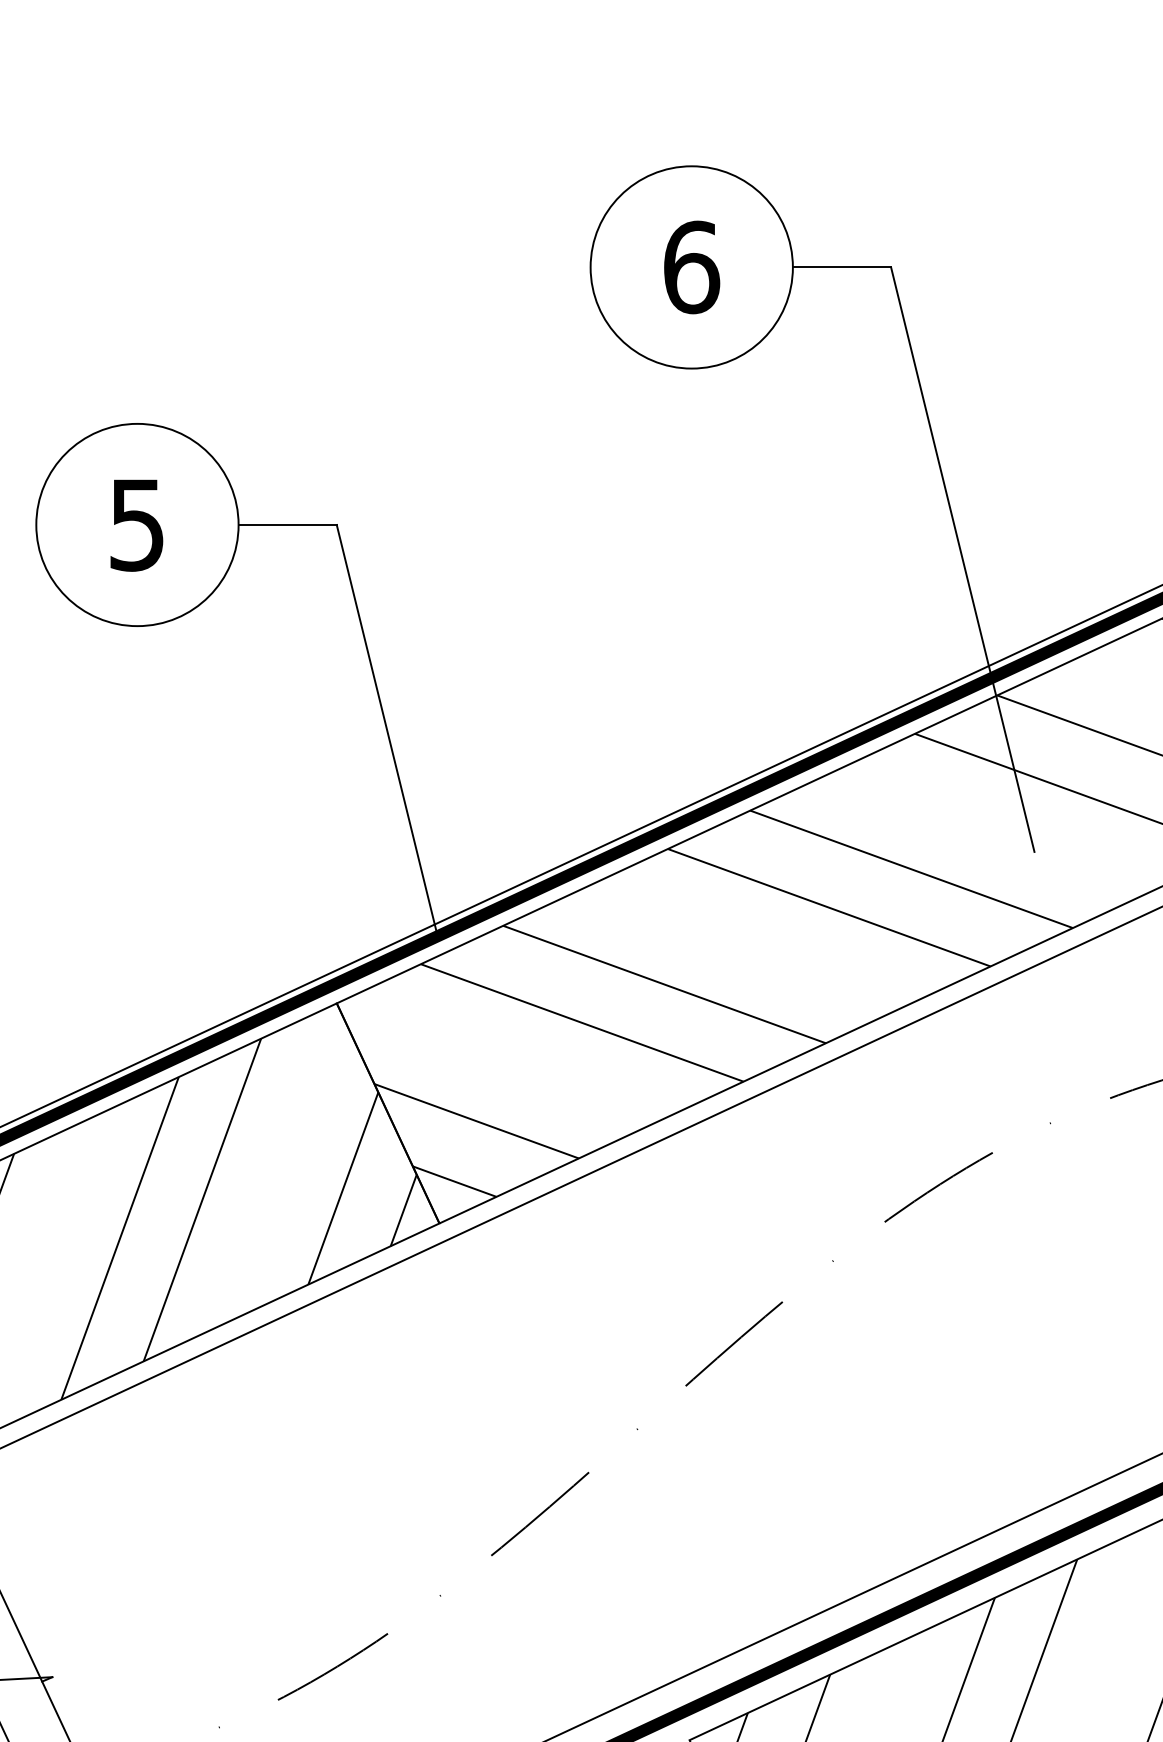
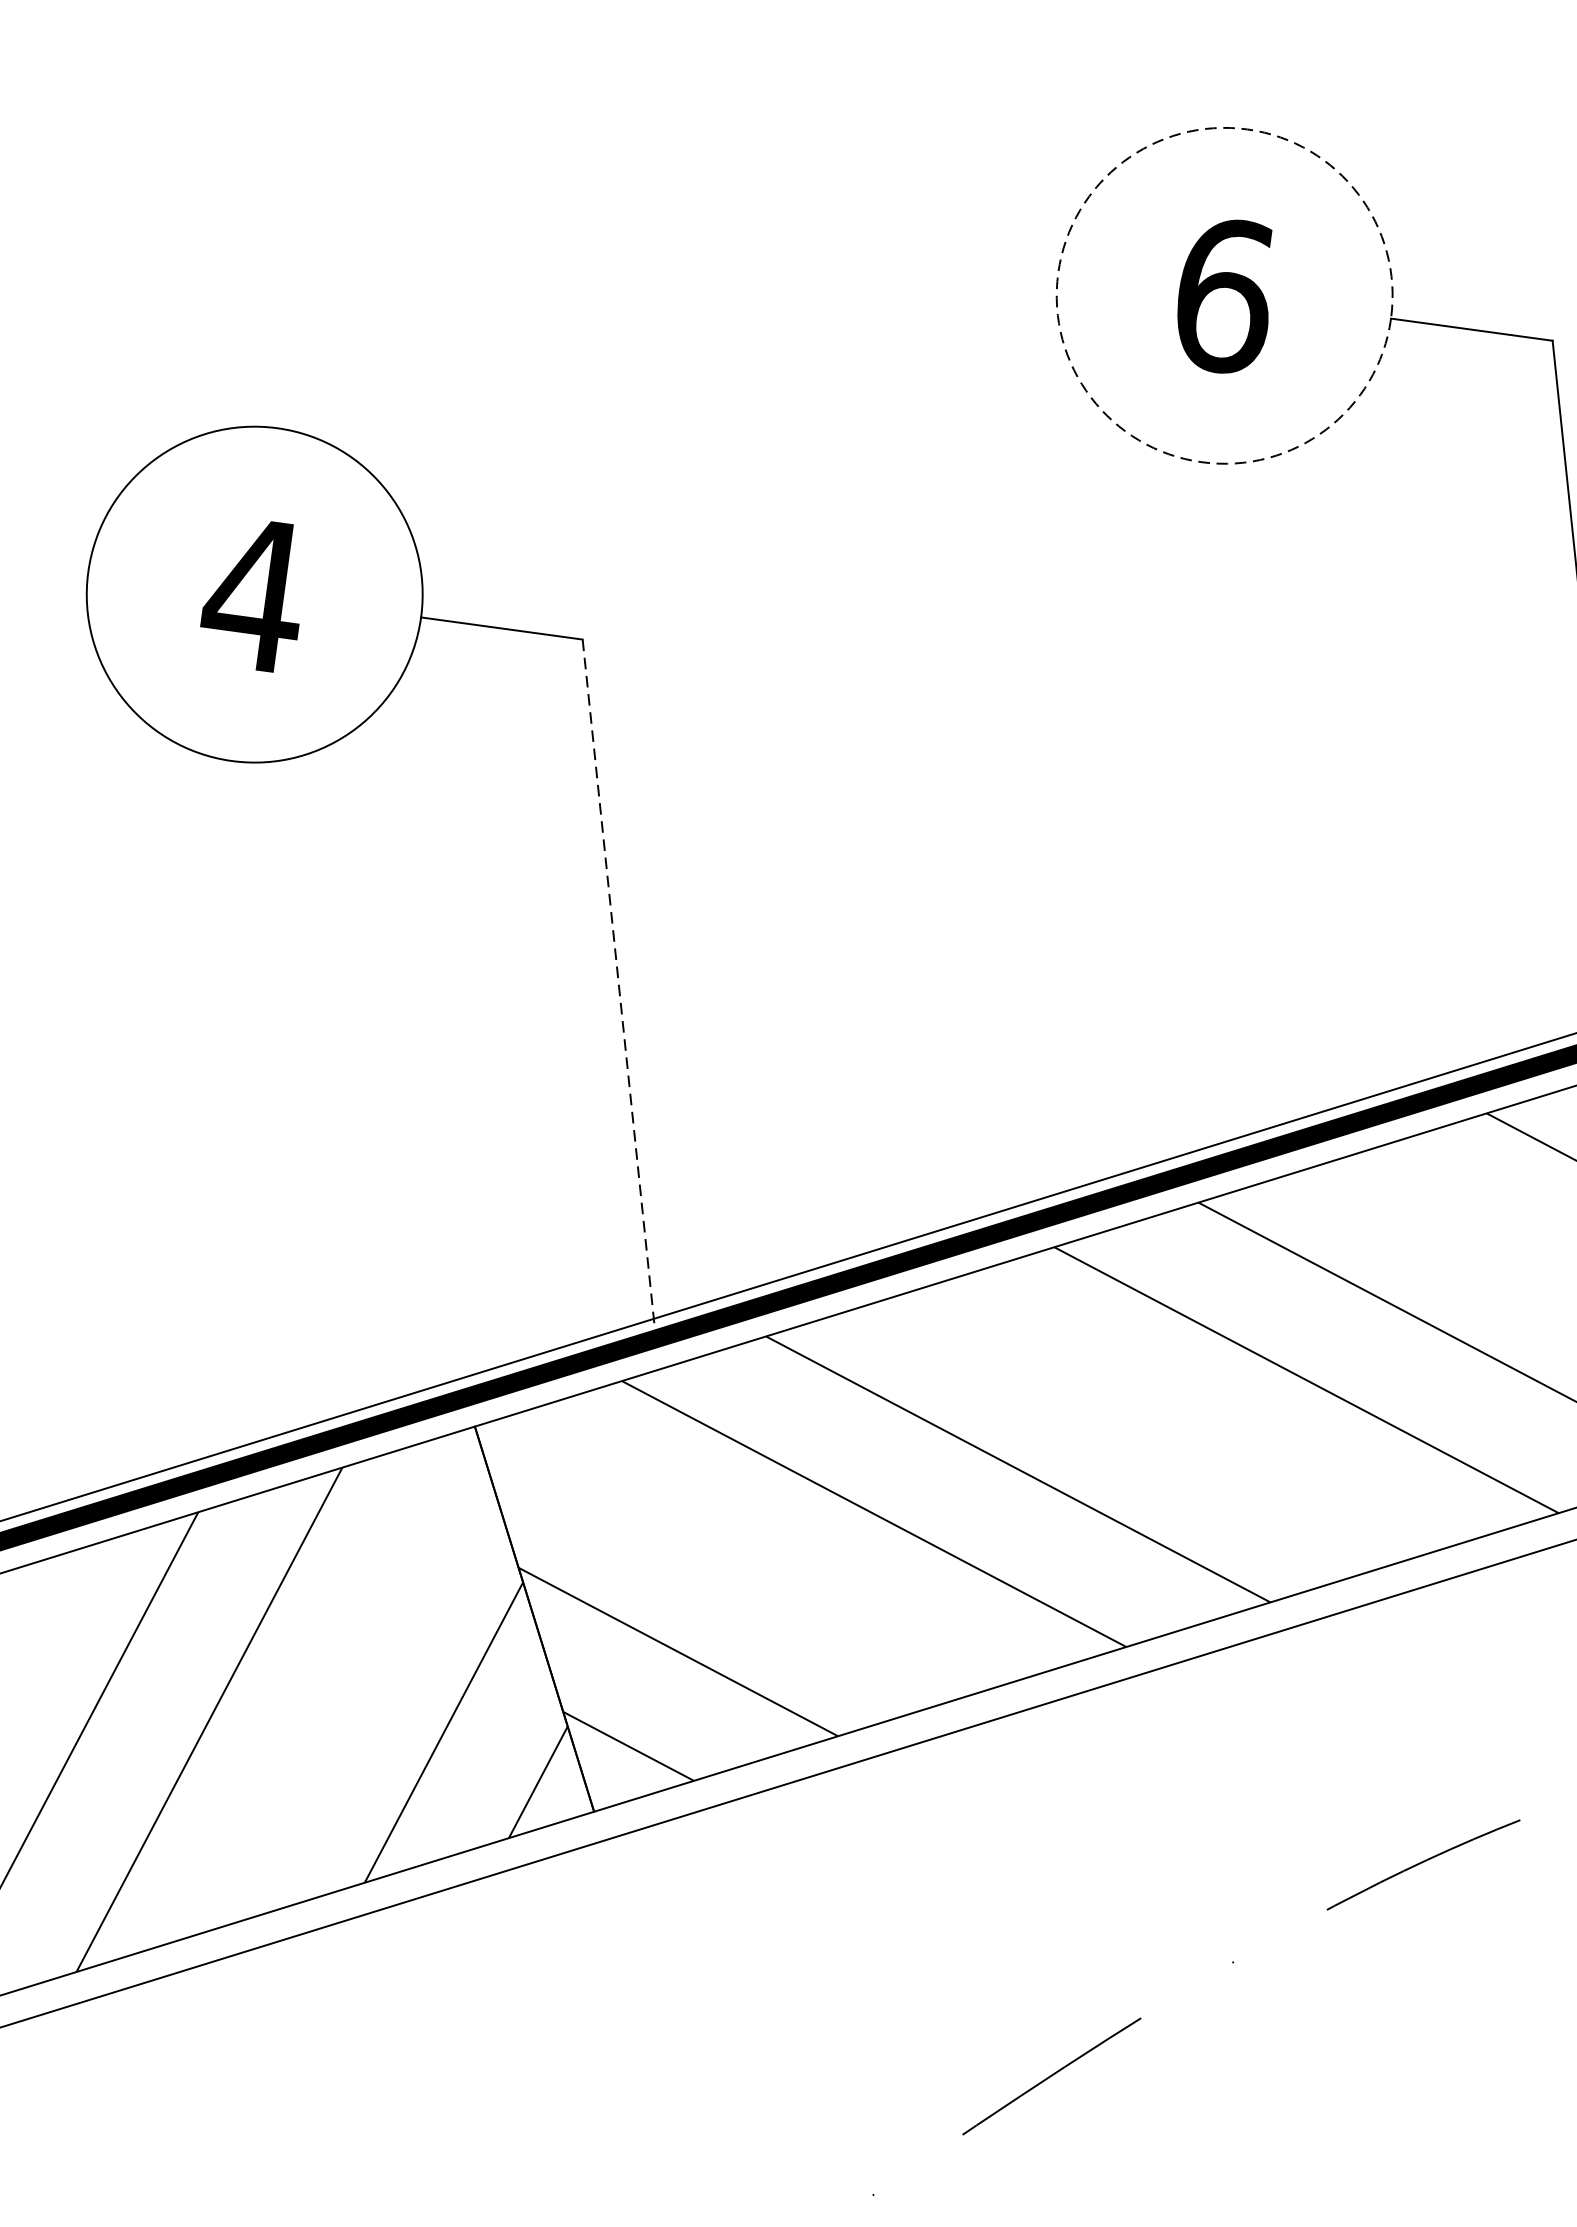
circle: (691, 267) -> (1224, 295), solid -> dashed
text: (136, 525) -> (253, 595), 5 -> 4
line: (387, 730) -> (619, 989), solid -> dashed

